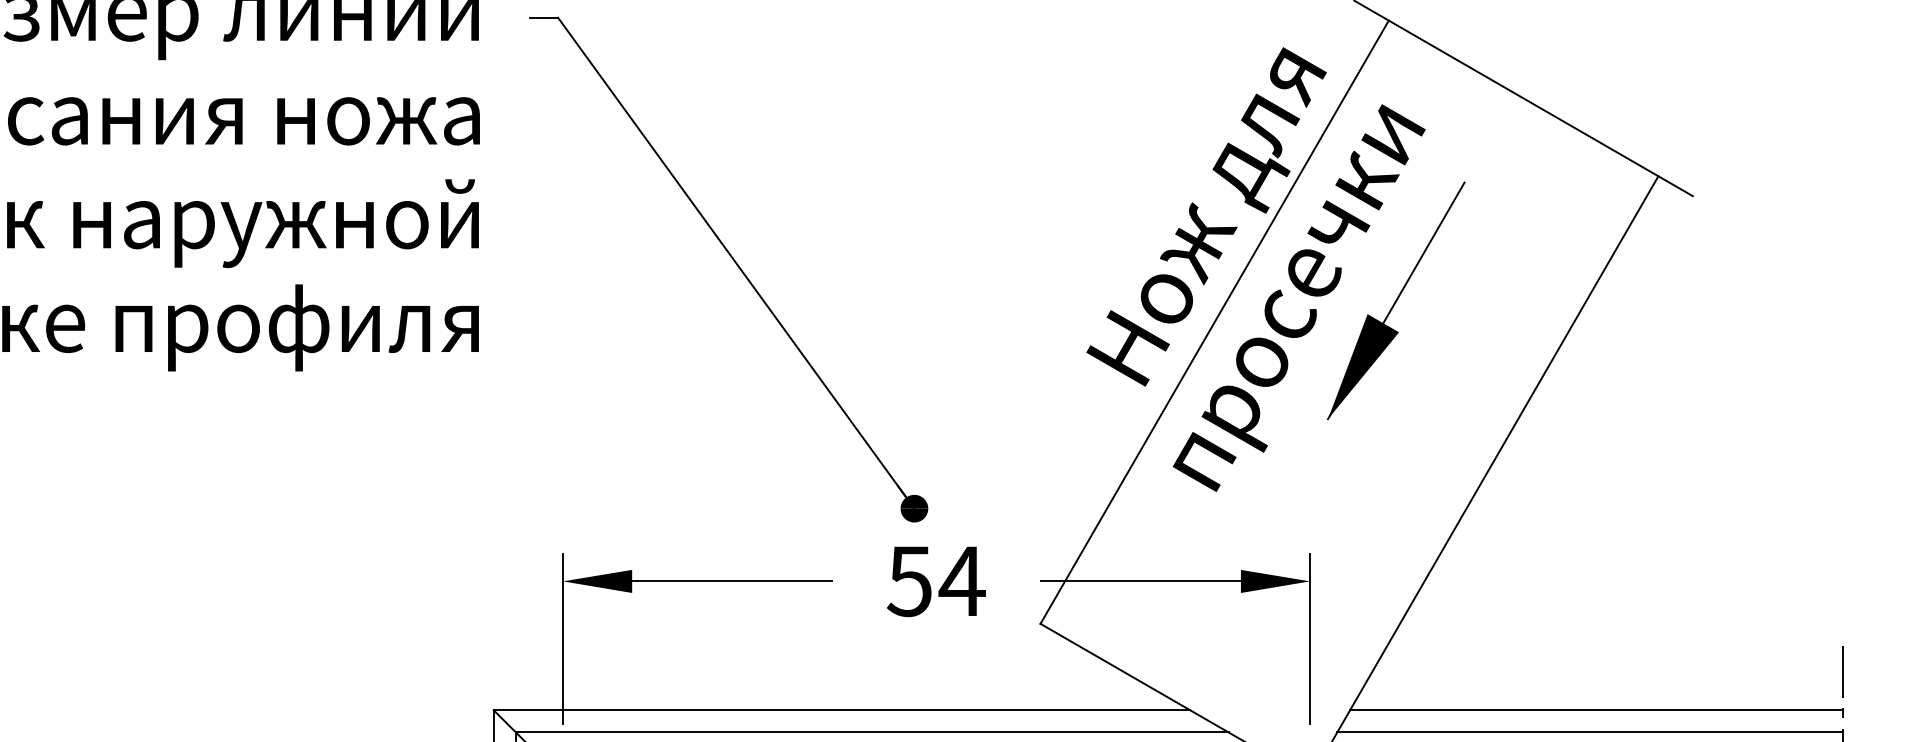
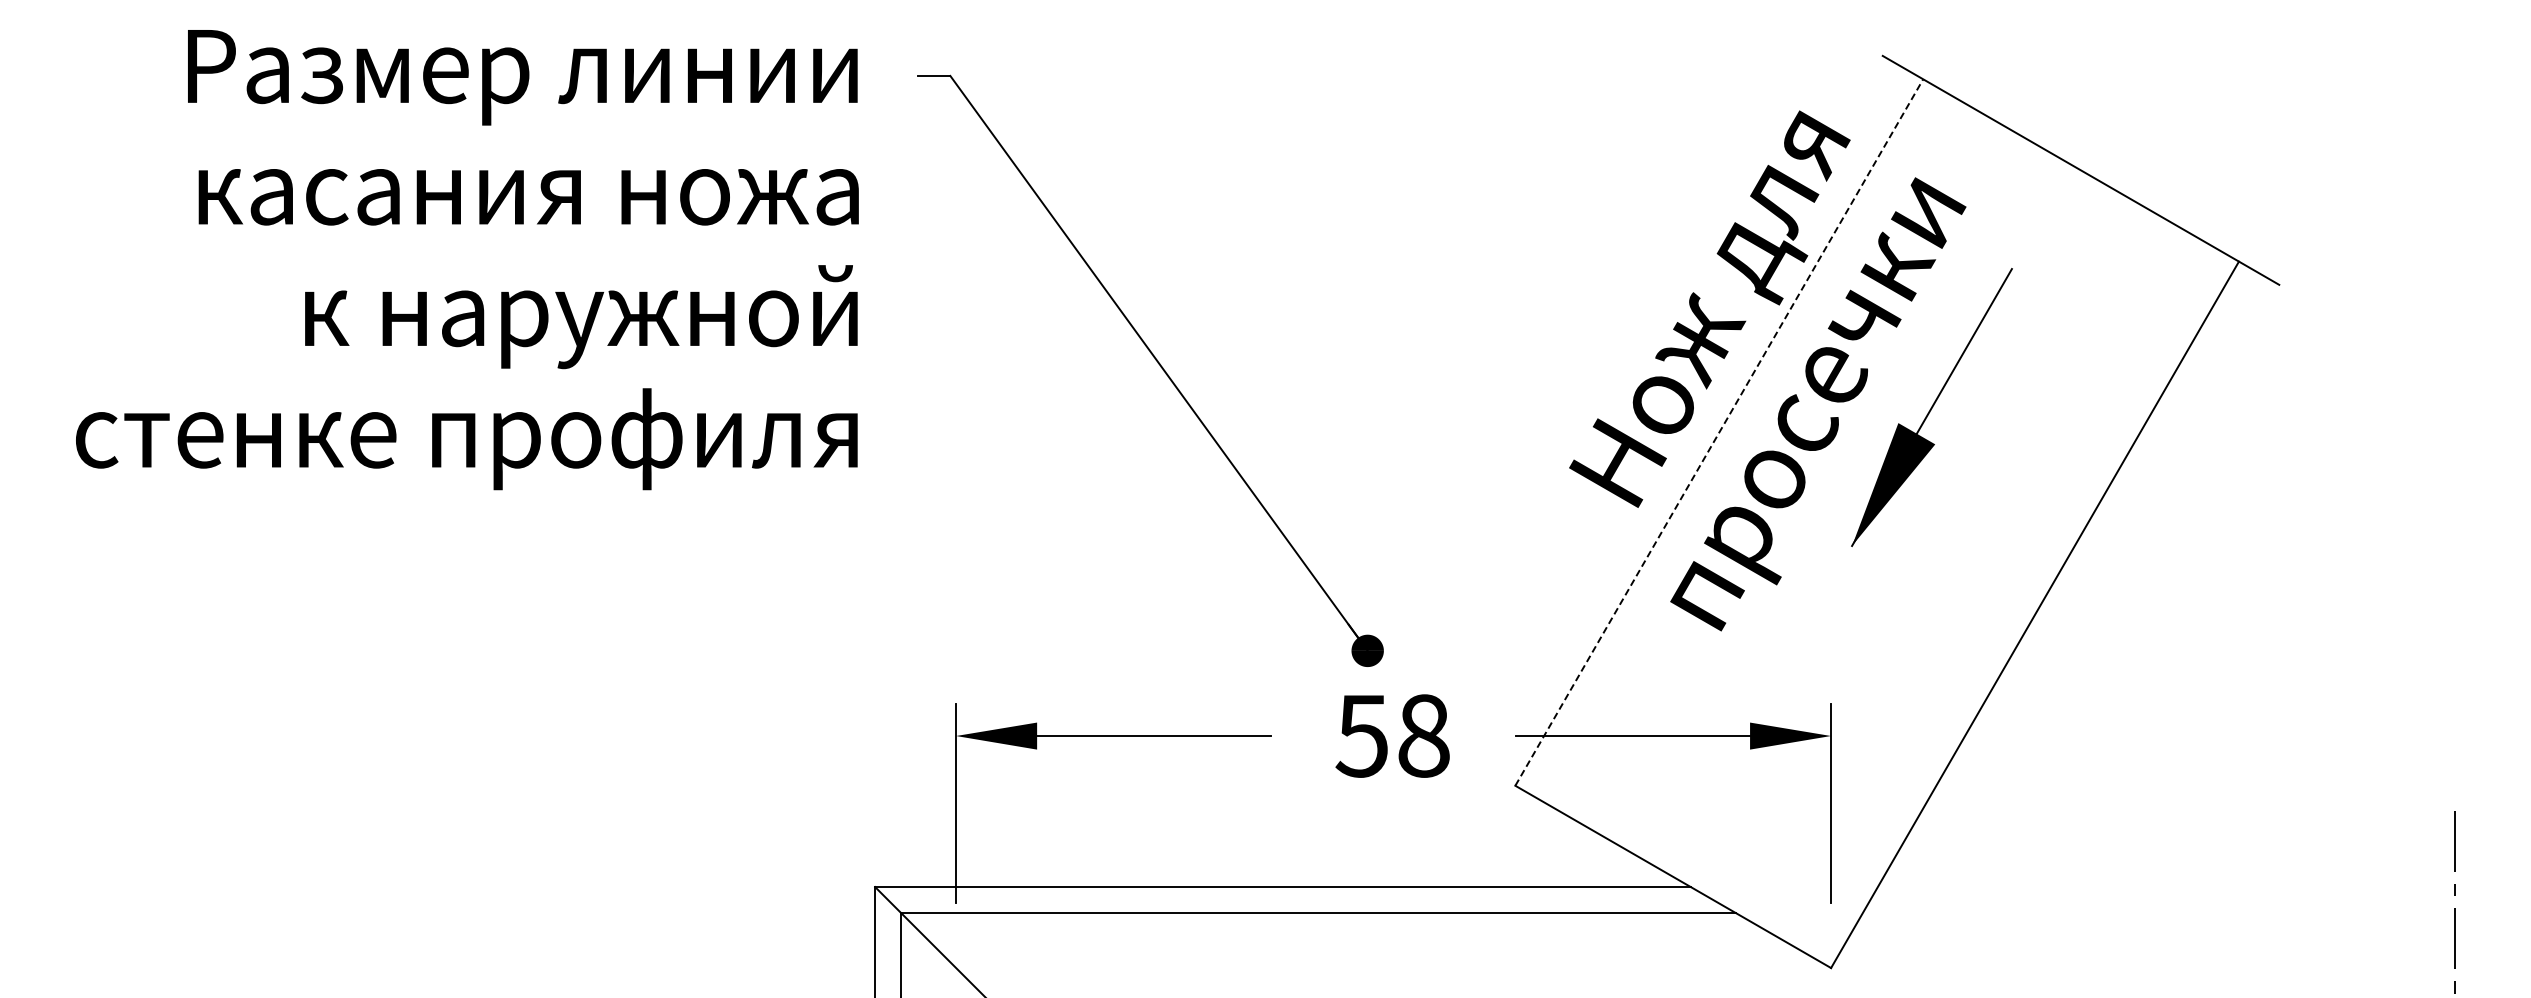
line: (1214, 322) -> (1719, 432), solid -> dashed
text: (962, 580) -> (1423, 735), 54 -> 58
line: (1596, 710) -> (2166, 887), removed
line: (1589, 732) -> (2158, 912), removed

